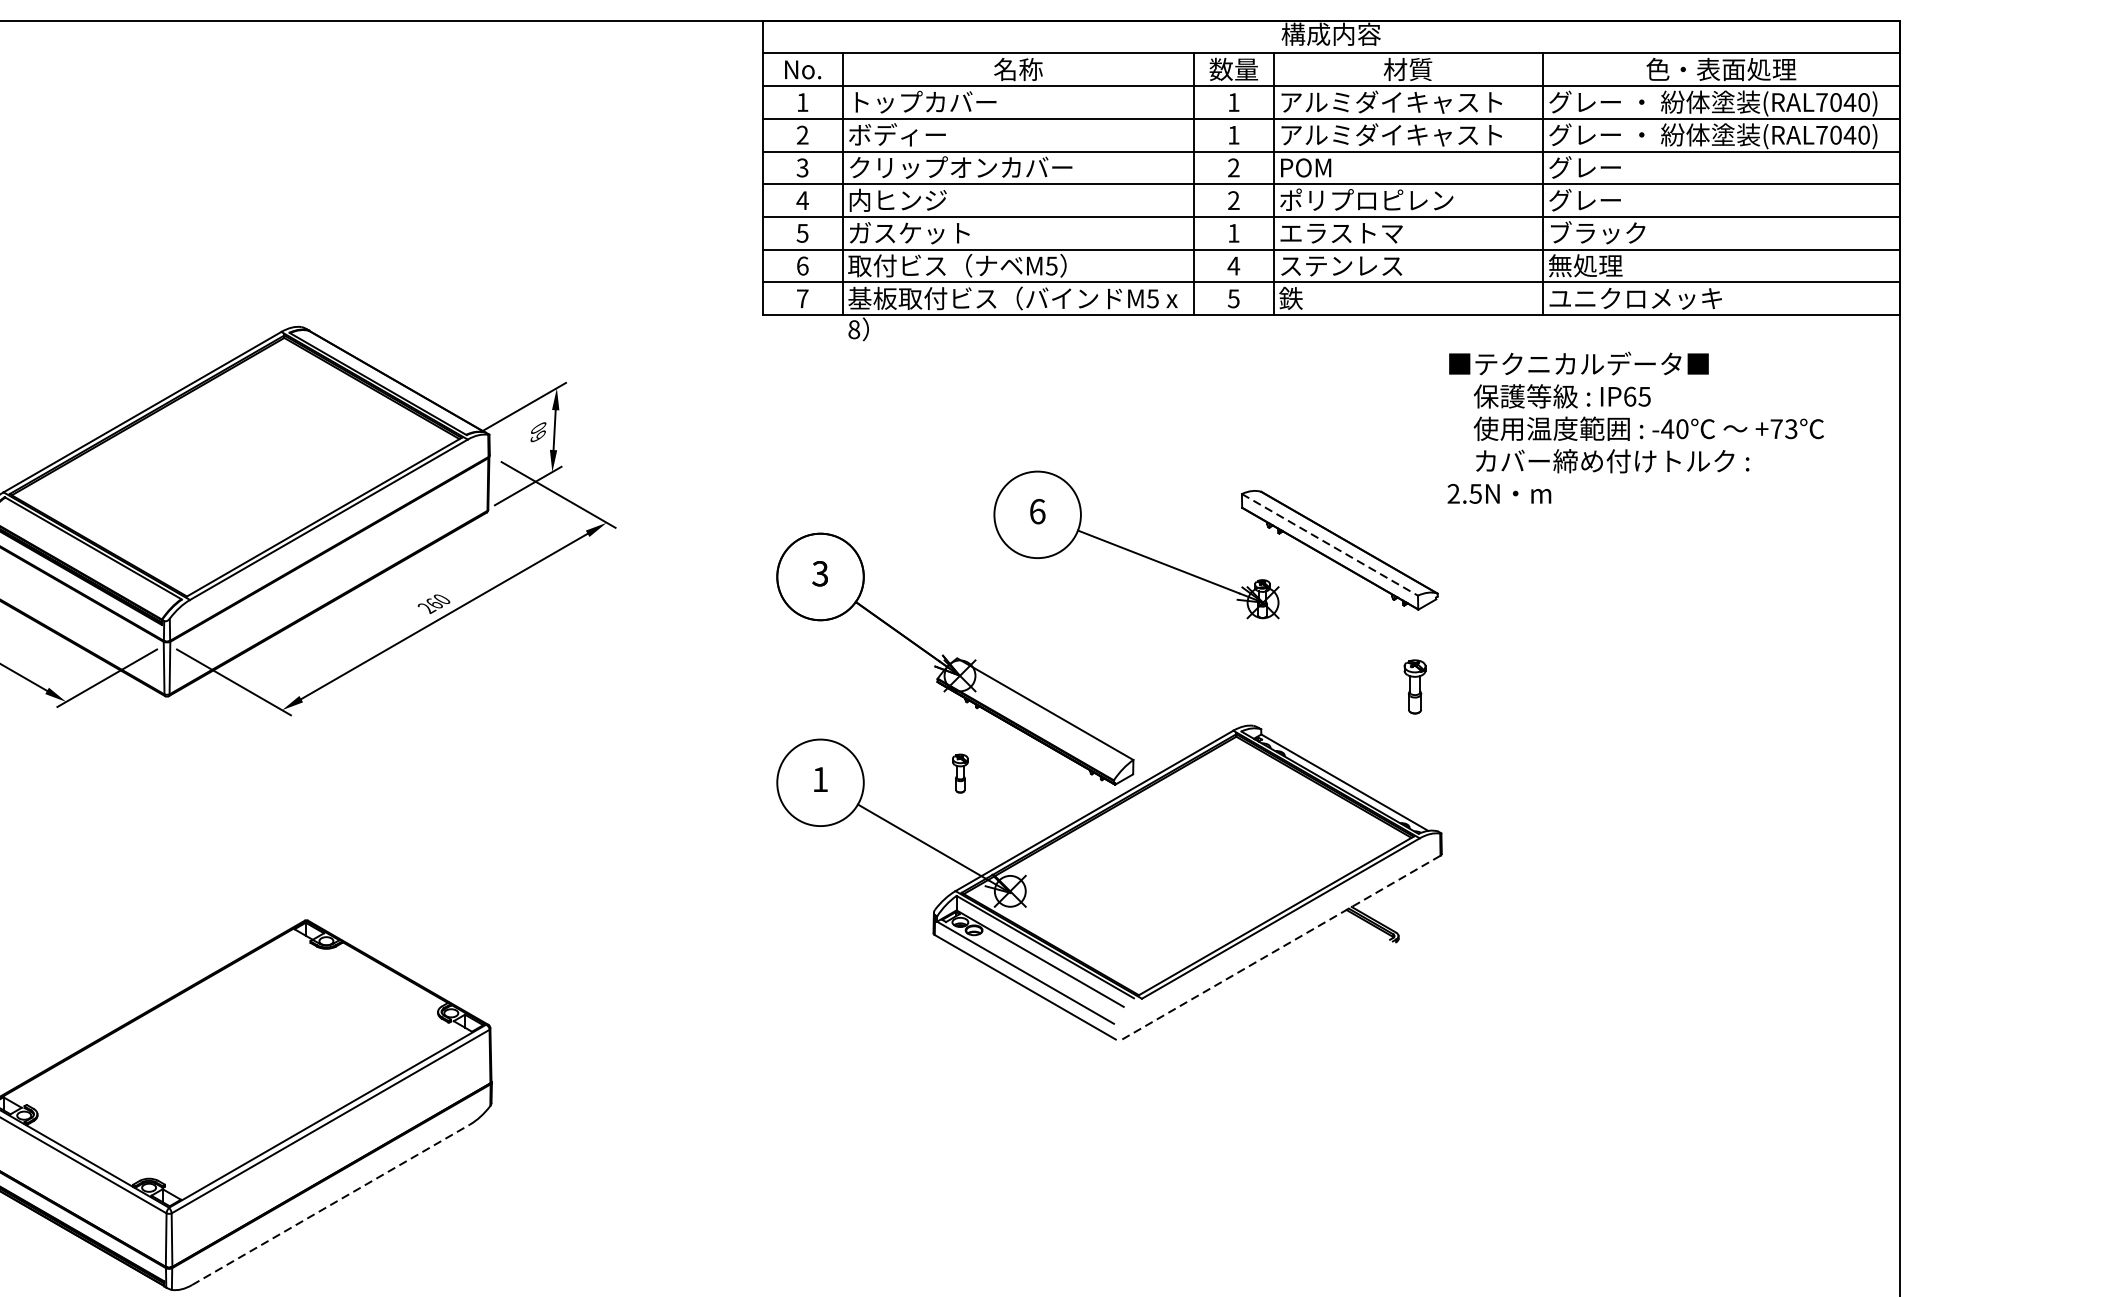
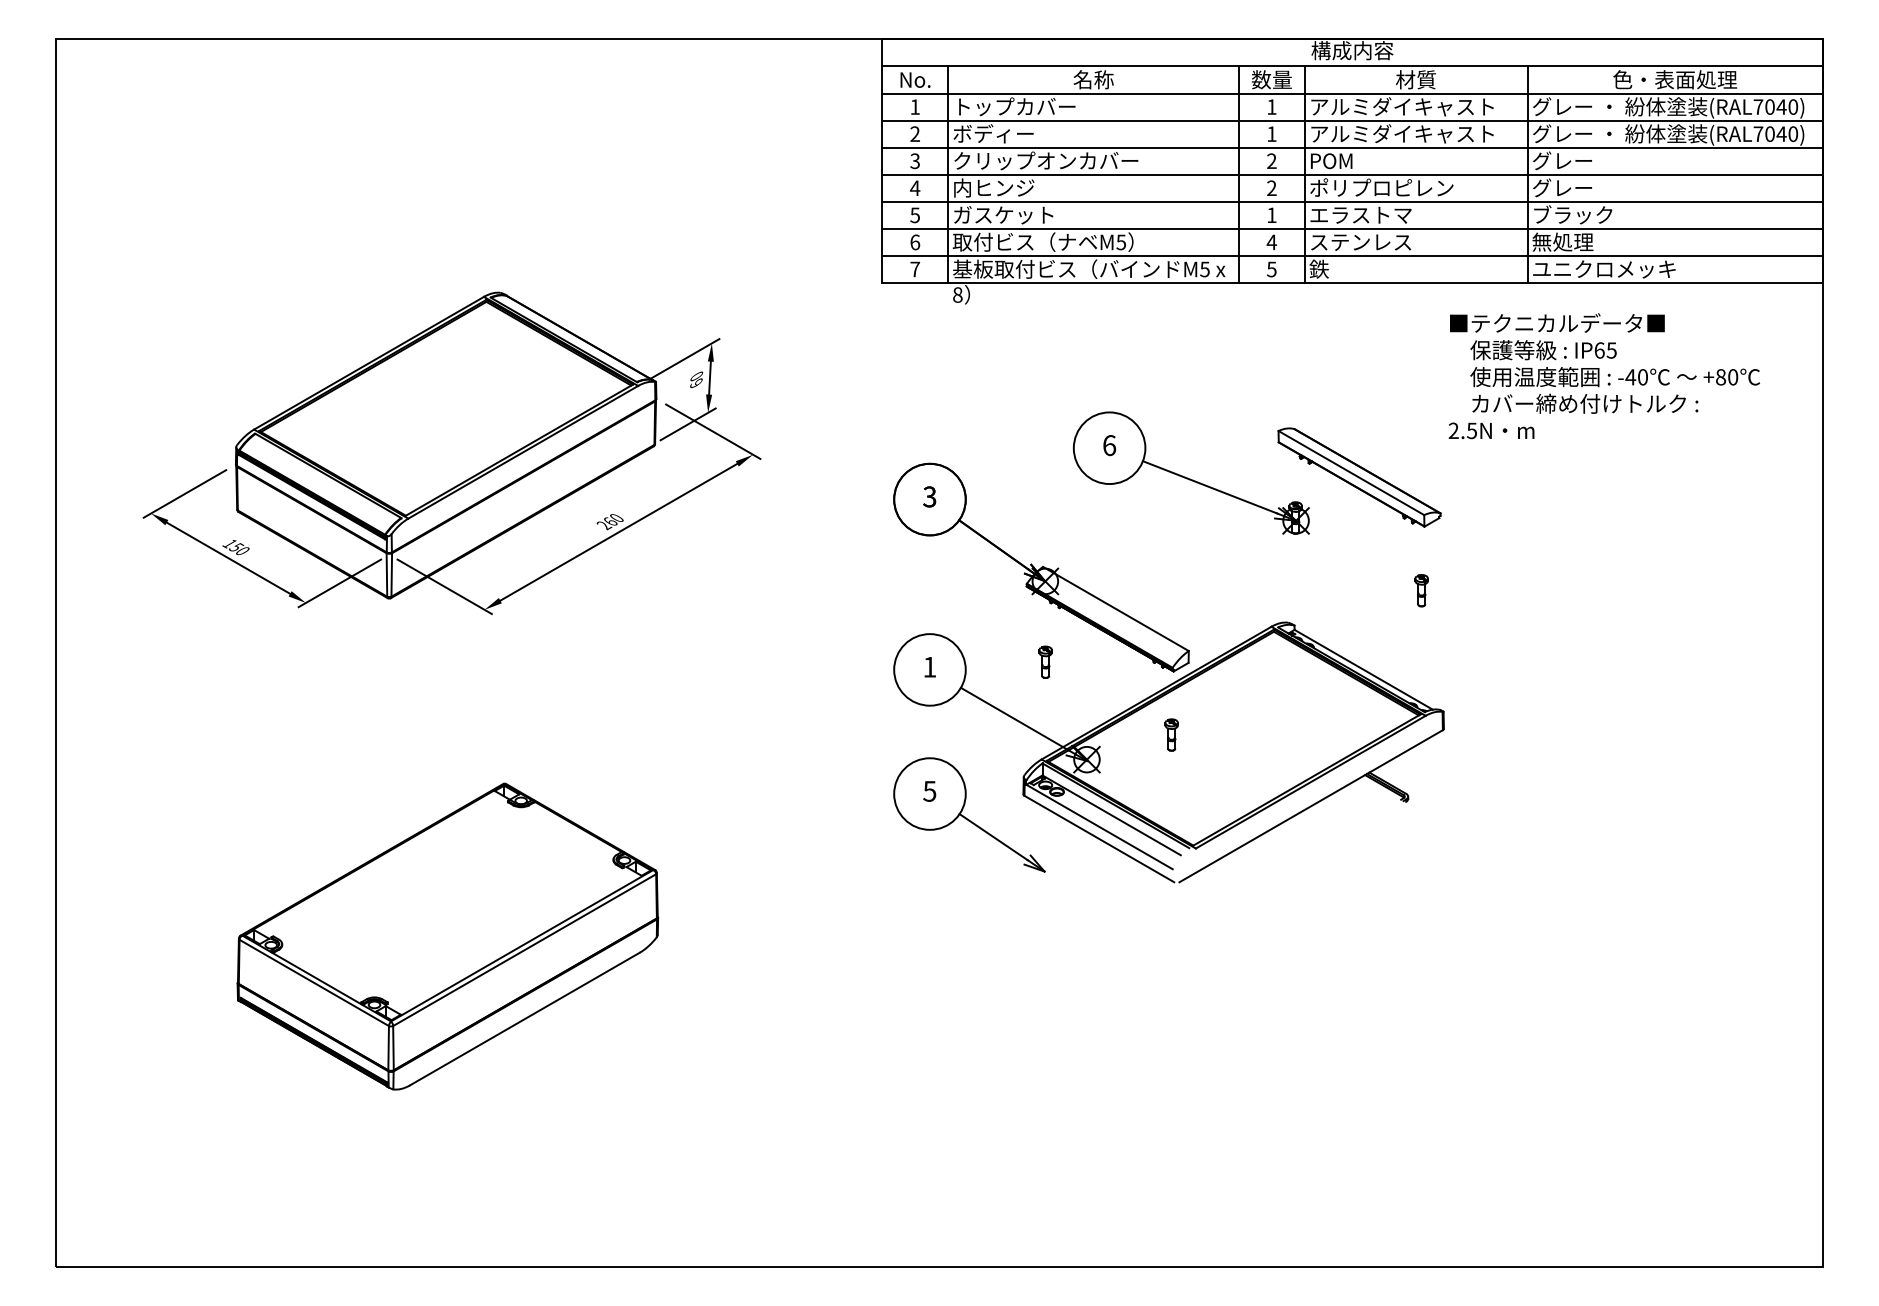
text: (1784, 429) -> (1727, 377), +73 -> +80
line: (1330, 545) -> (1351, 473), dashed -> solid
part: (1414, 686) -> (1421, 590), size x0.71
part: (1112, 860) -> (1171, 734), added
line: (1280, 947) -> (1310, 806), dashed -> solid
part: (868, 957) -> (969, 814), added
line: (330, 1205) -> (524, 1019), dashed -> solid

